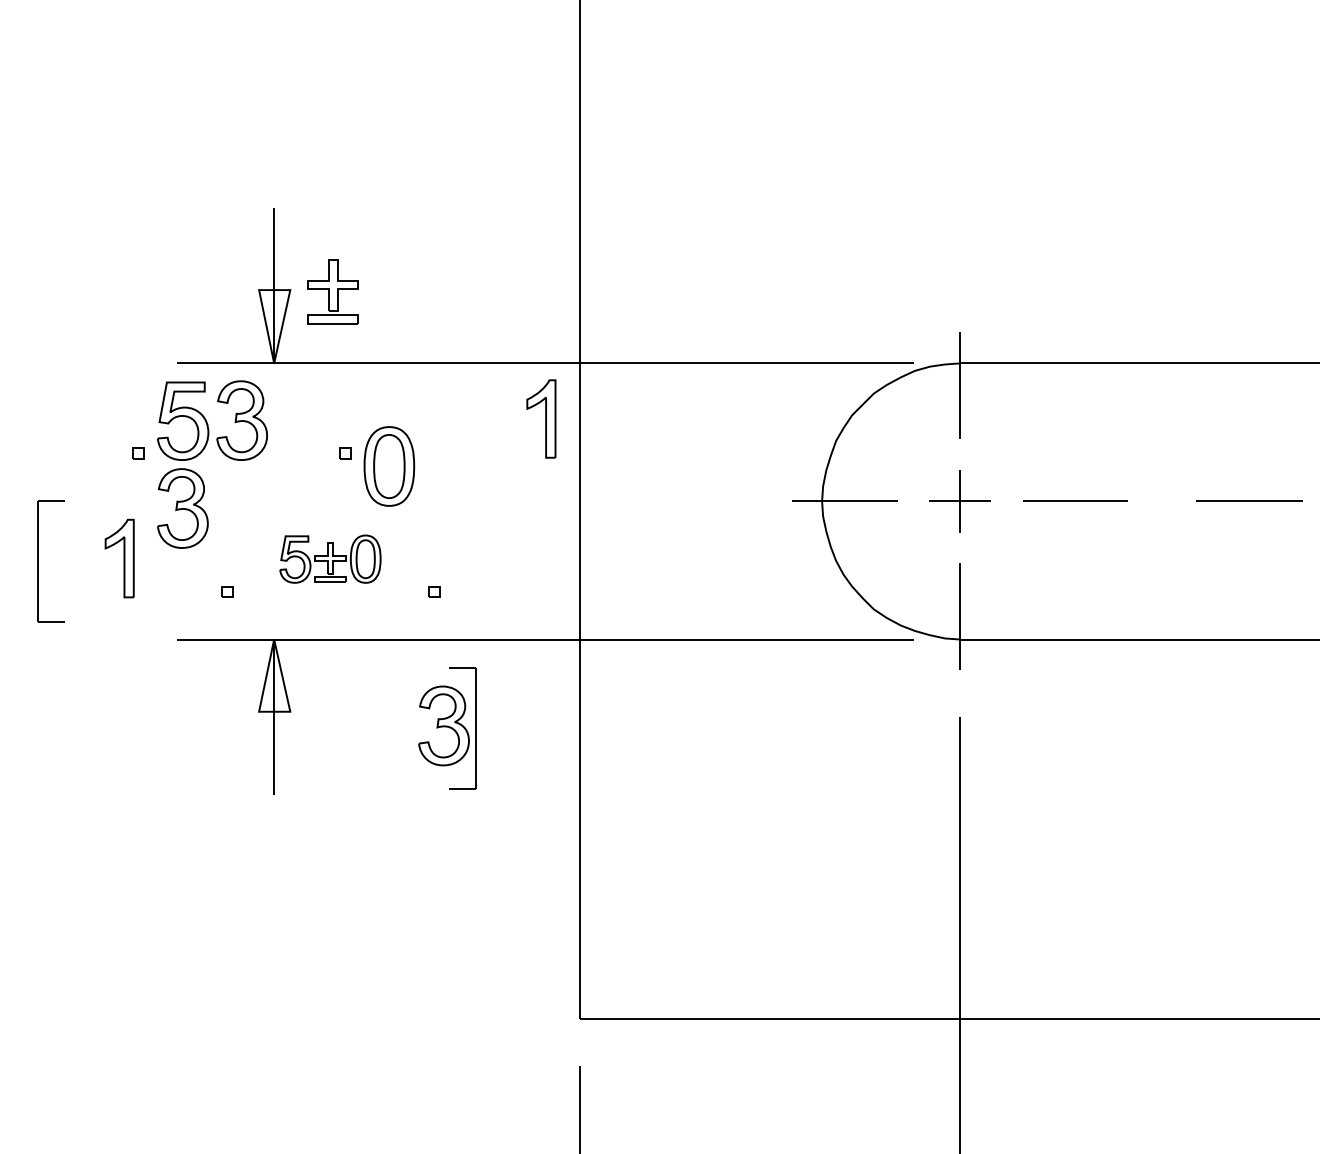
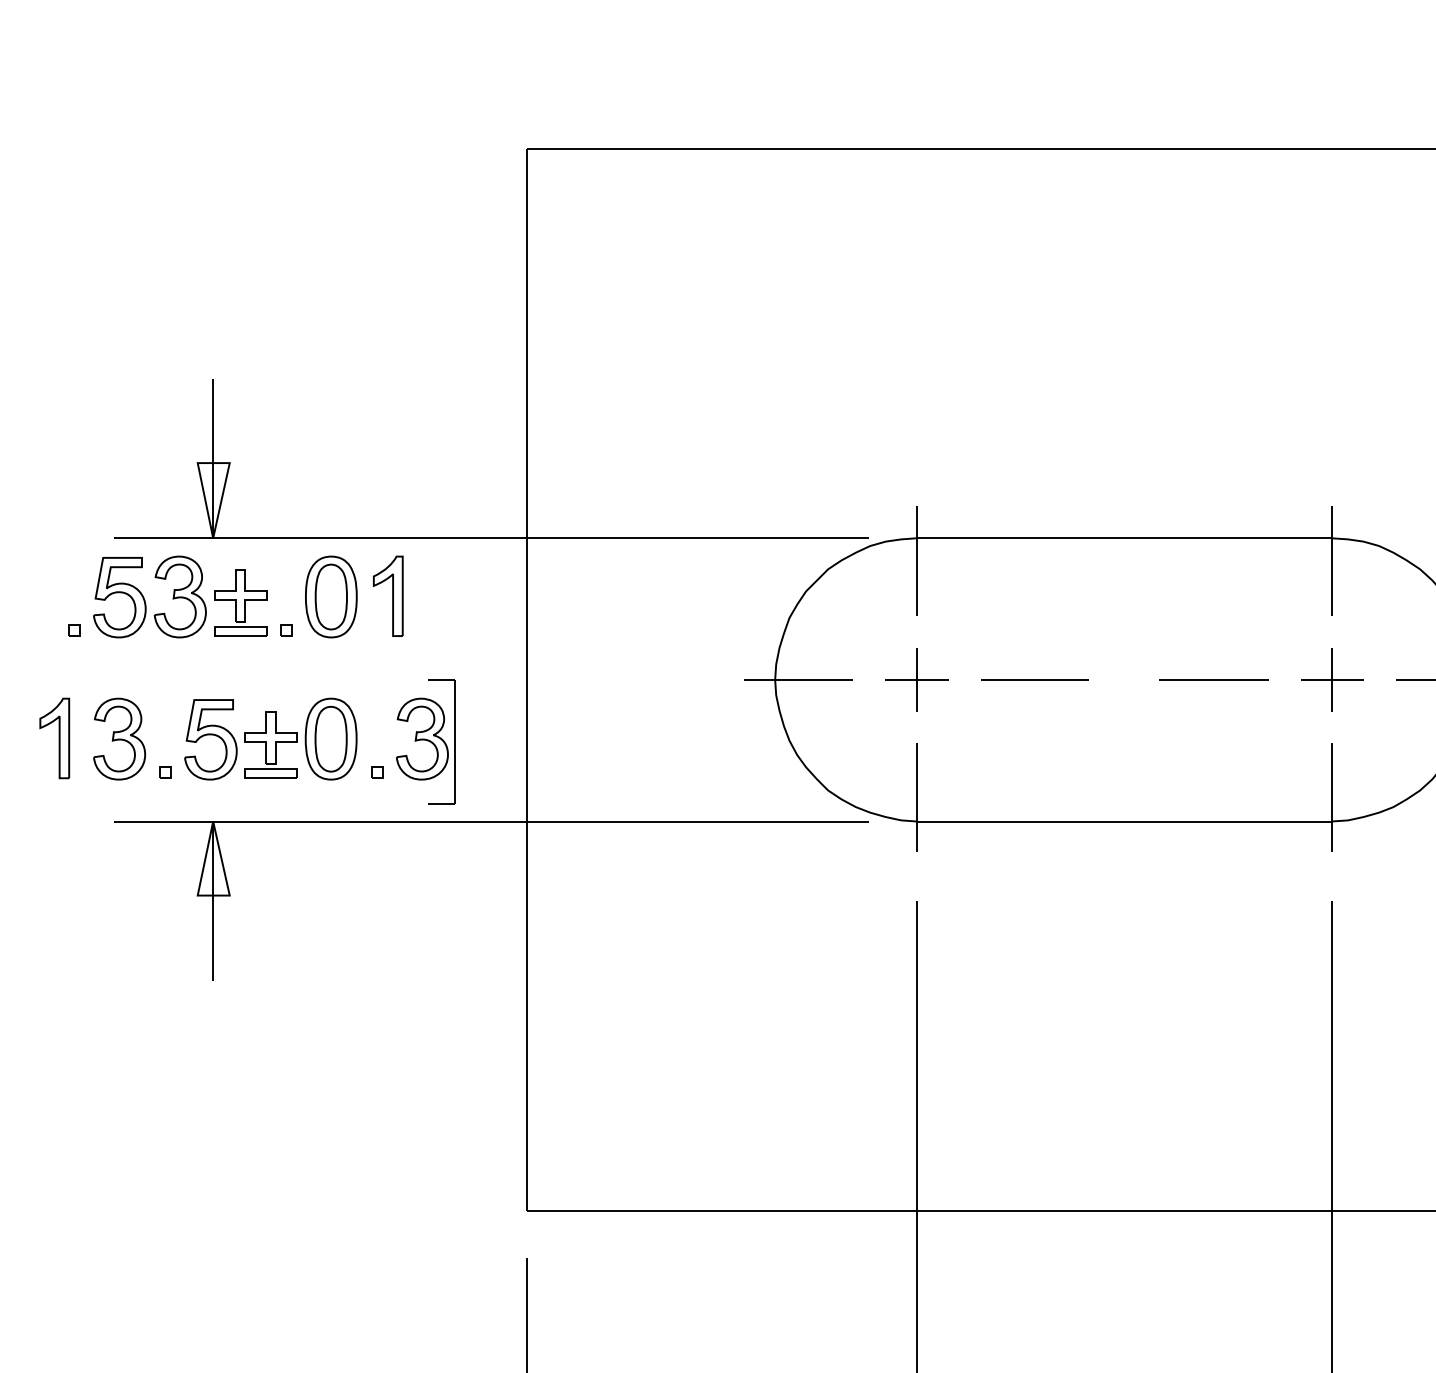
part: (332, 291) -> (240, 602), moved
part: (541, 418) -> (388, 595), moved
part: (389, 465) -> (331, 596), moved
part: (182, 507) -> (119, 738), moved
part: (330, 558) -> (270, 738), size x1.67
part: (447, 728) -> (425, 741), moved

